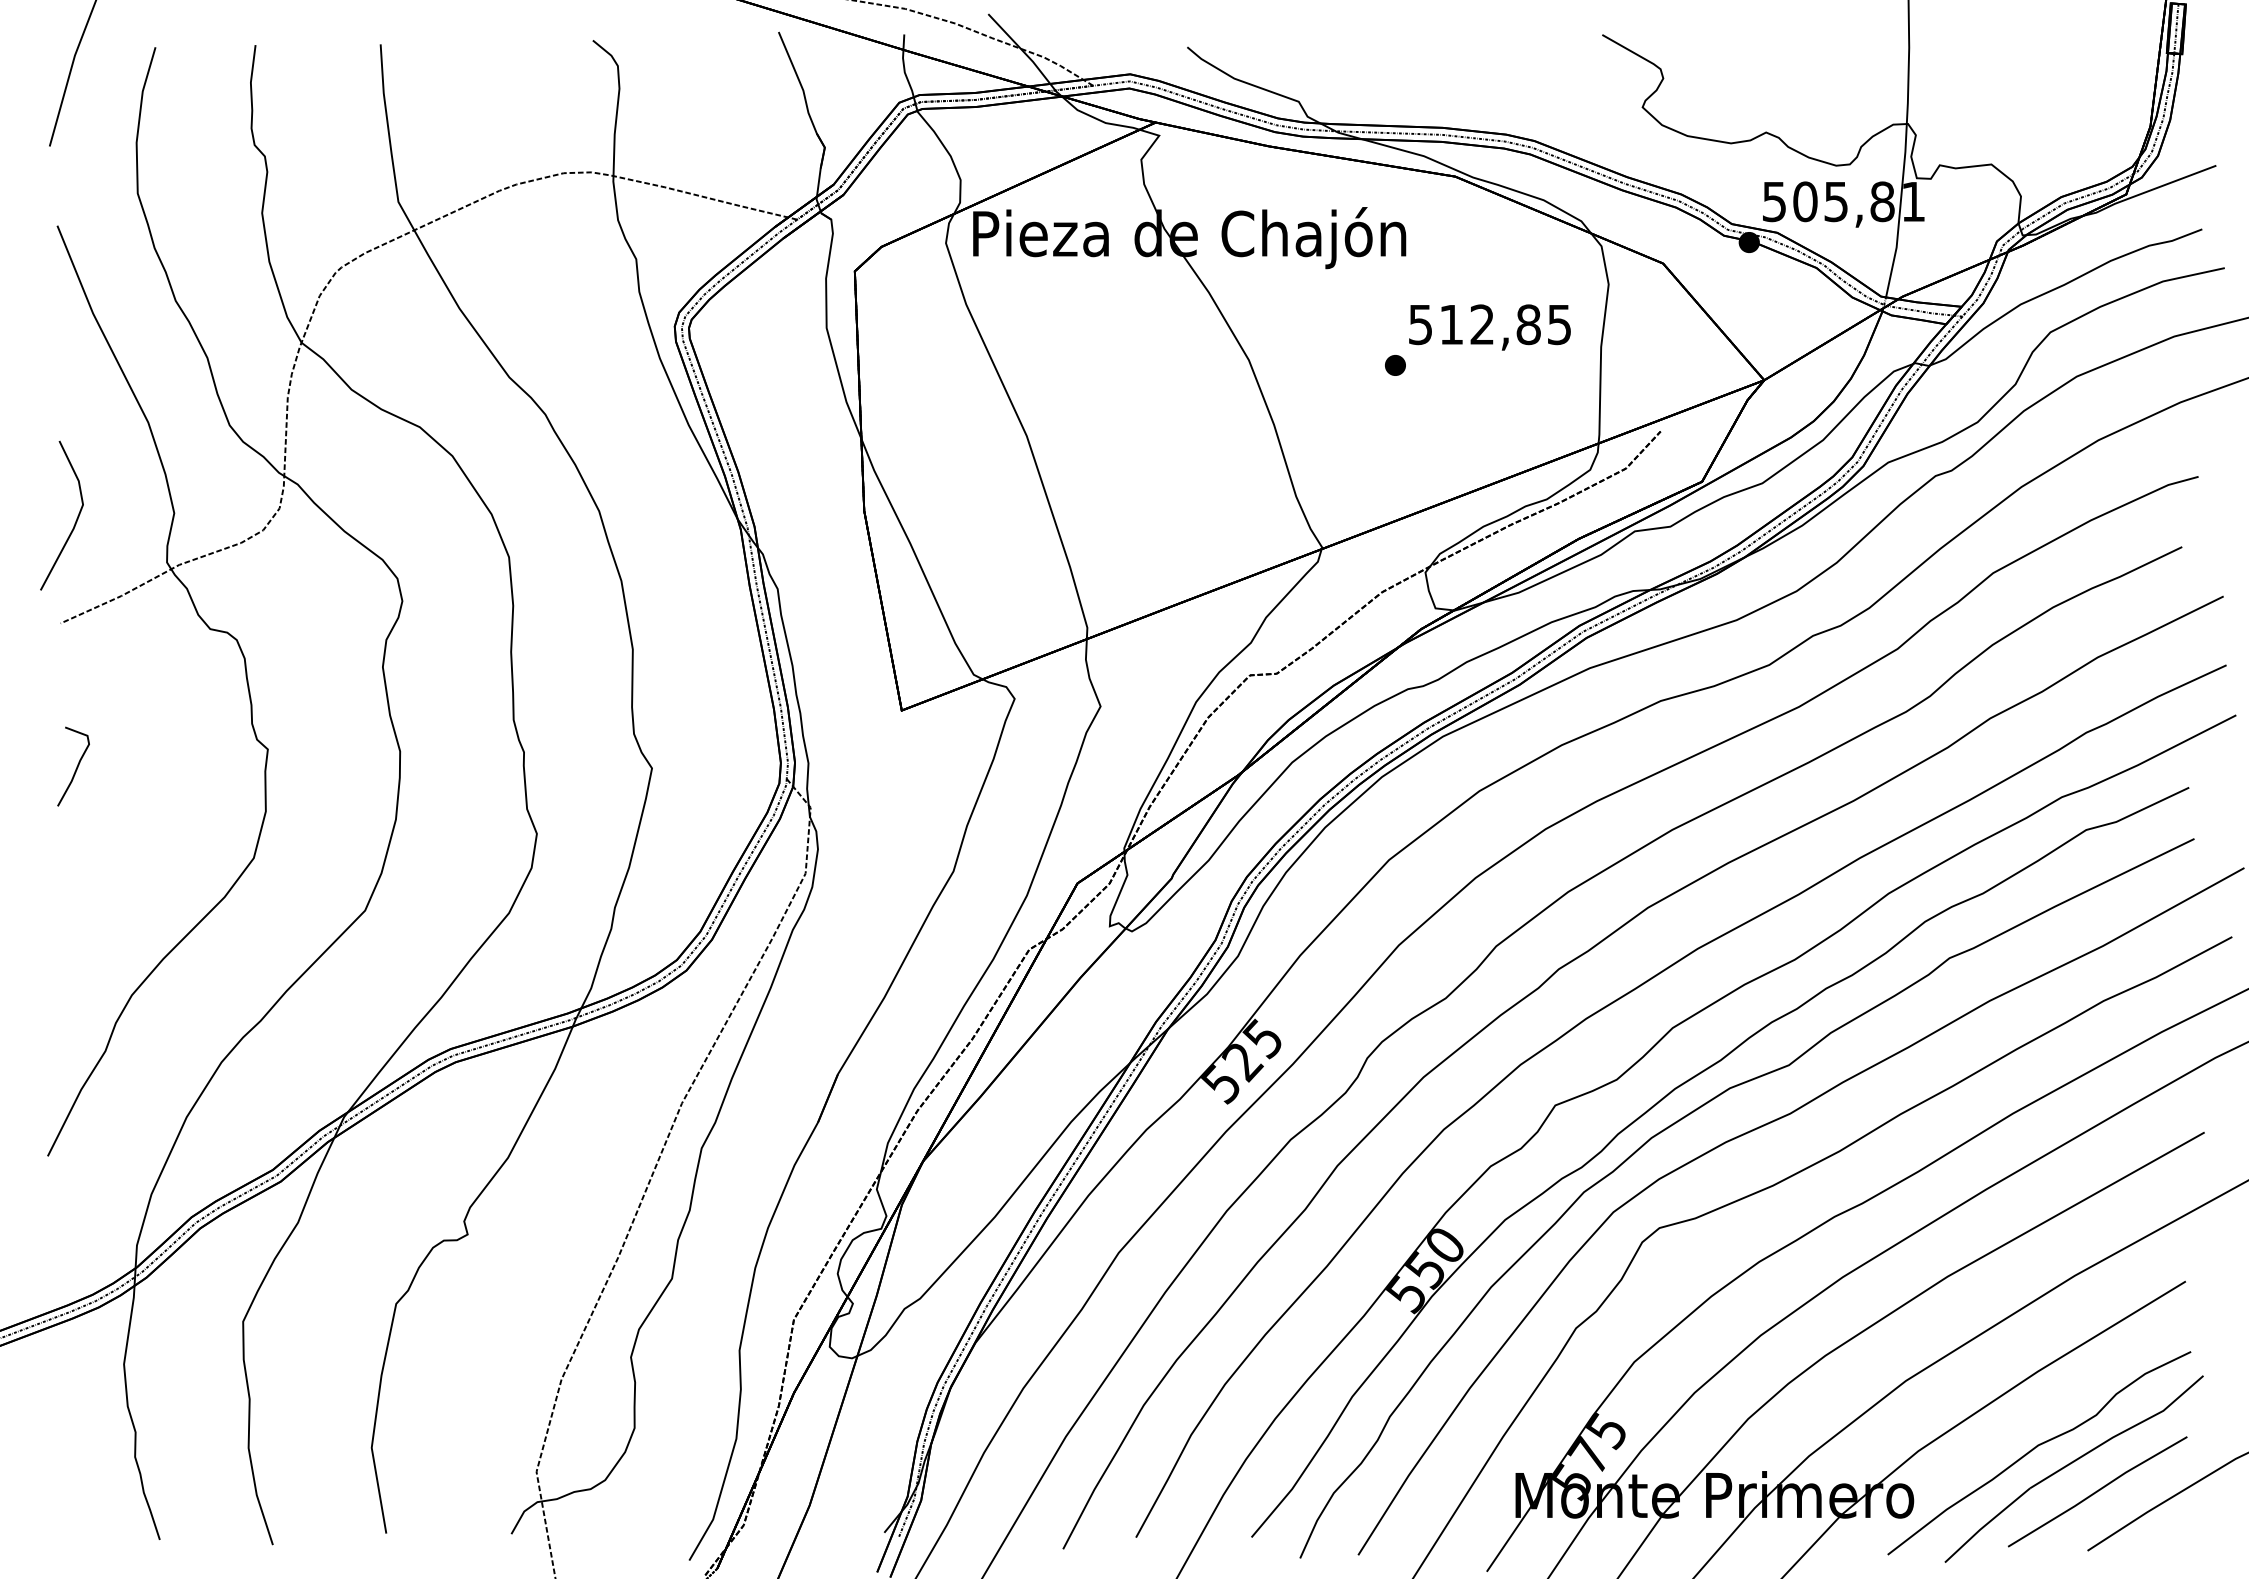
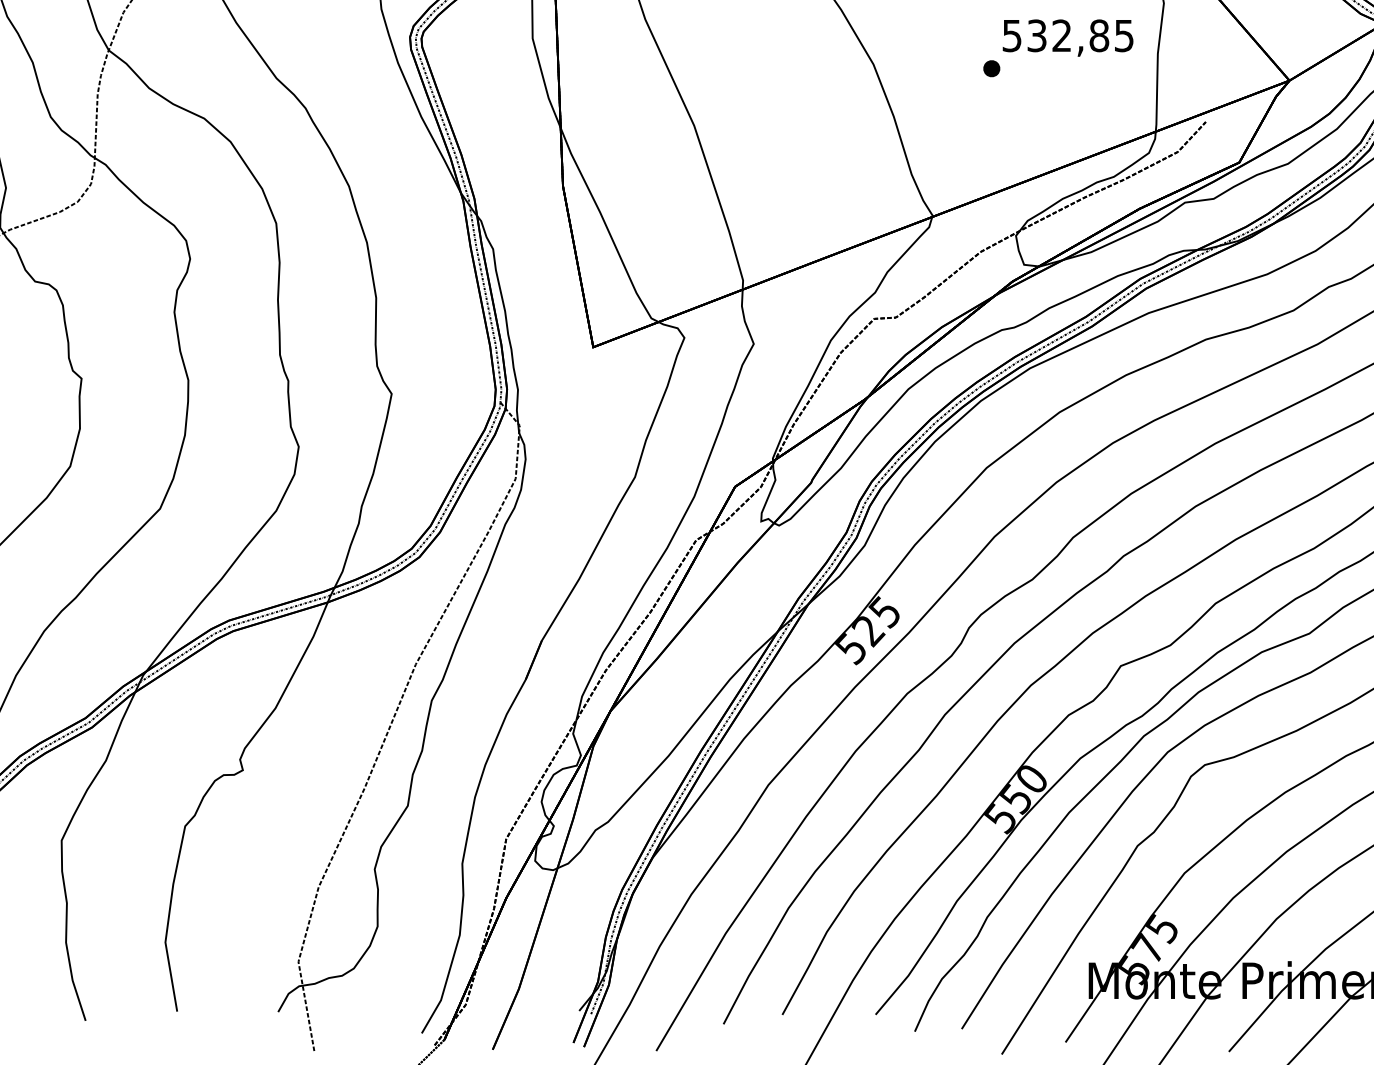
text: (1451, 324) -> (1037, 35), 512,85 -> 532,85

